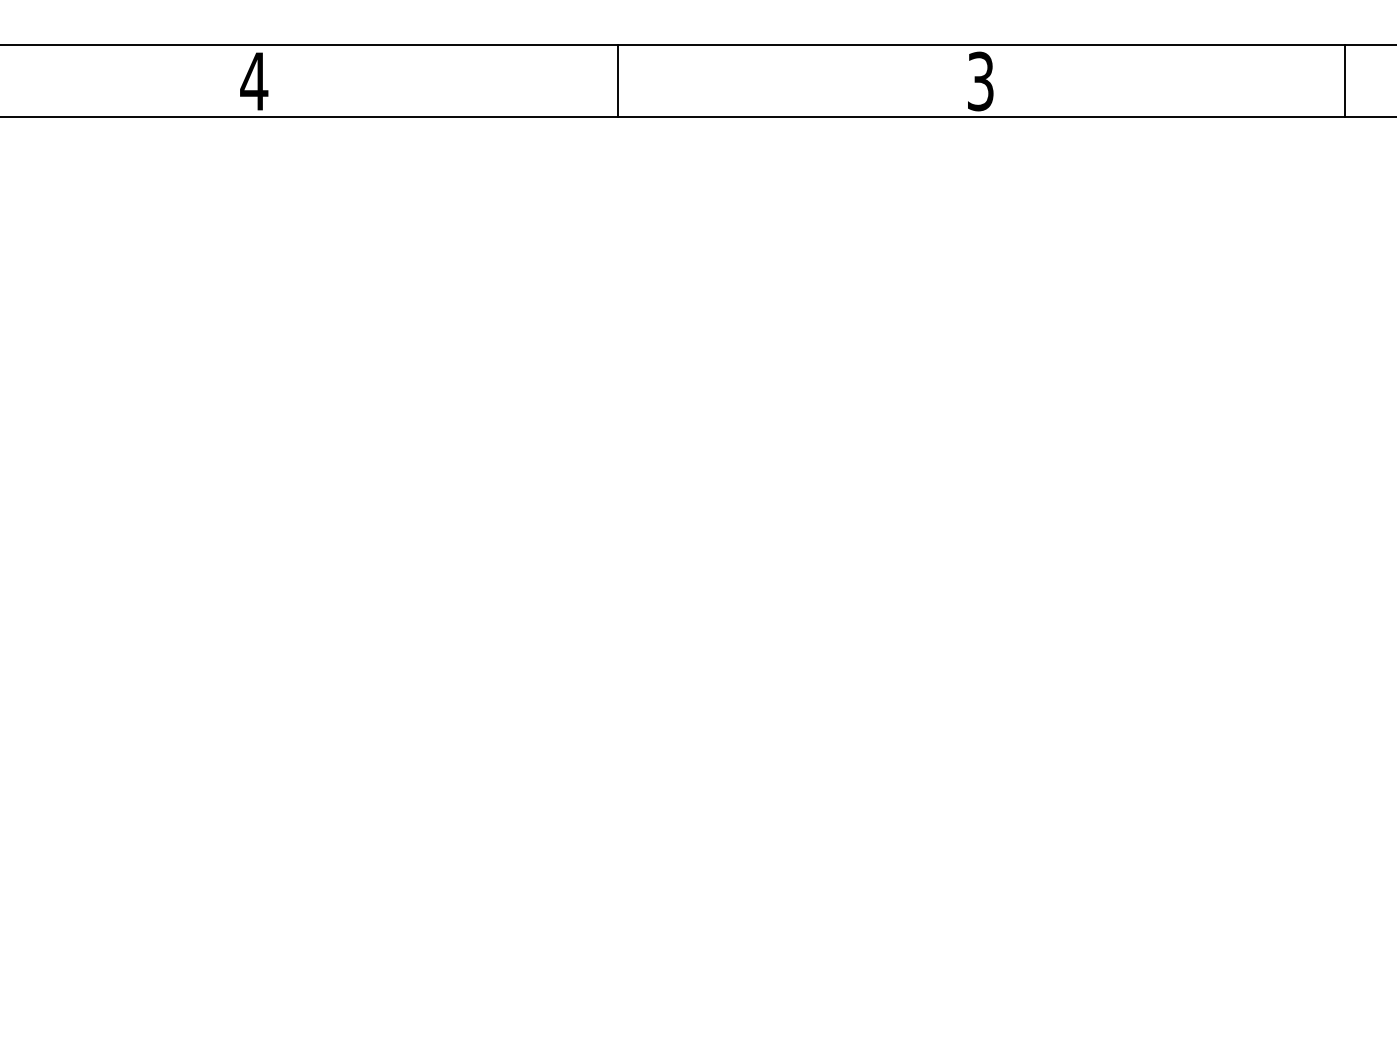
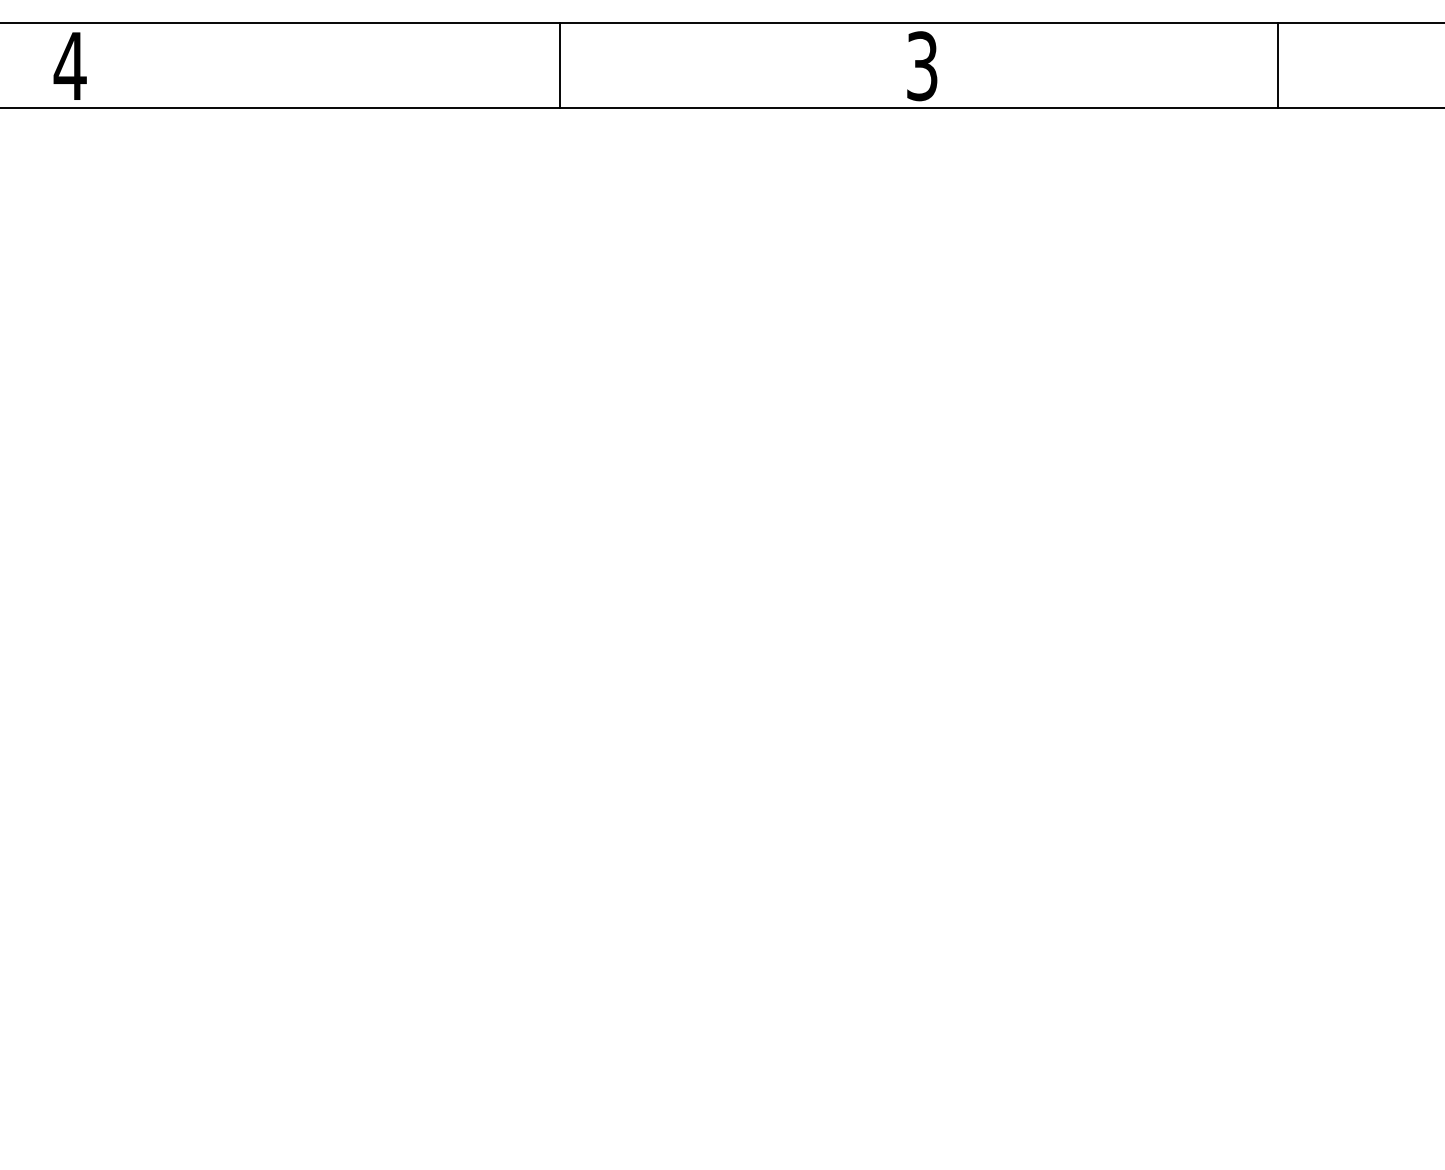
line: (618, 80) -> (560, 65), moved
line: (1344, 80) -> (1277, 65), moved

